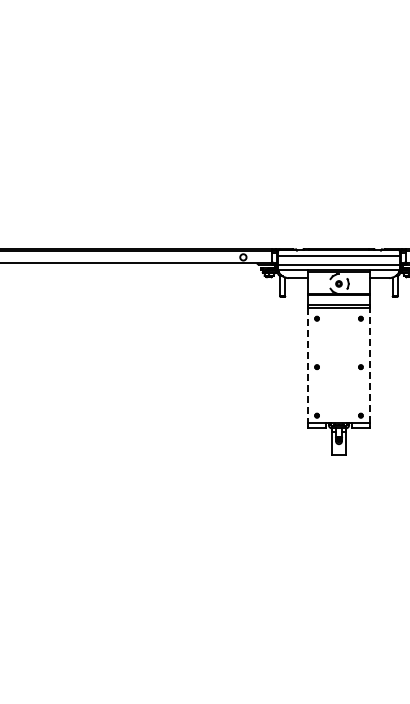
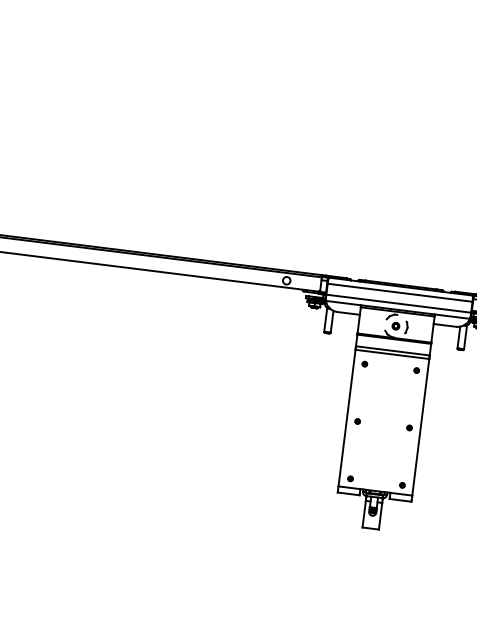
line: (307, 365) -> (346, 418), dashed -> solid
line: (370, 365) -> (421, 427), dashed -> solid

